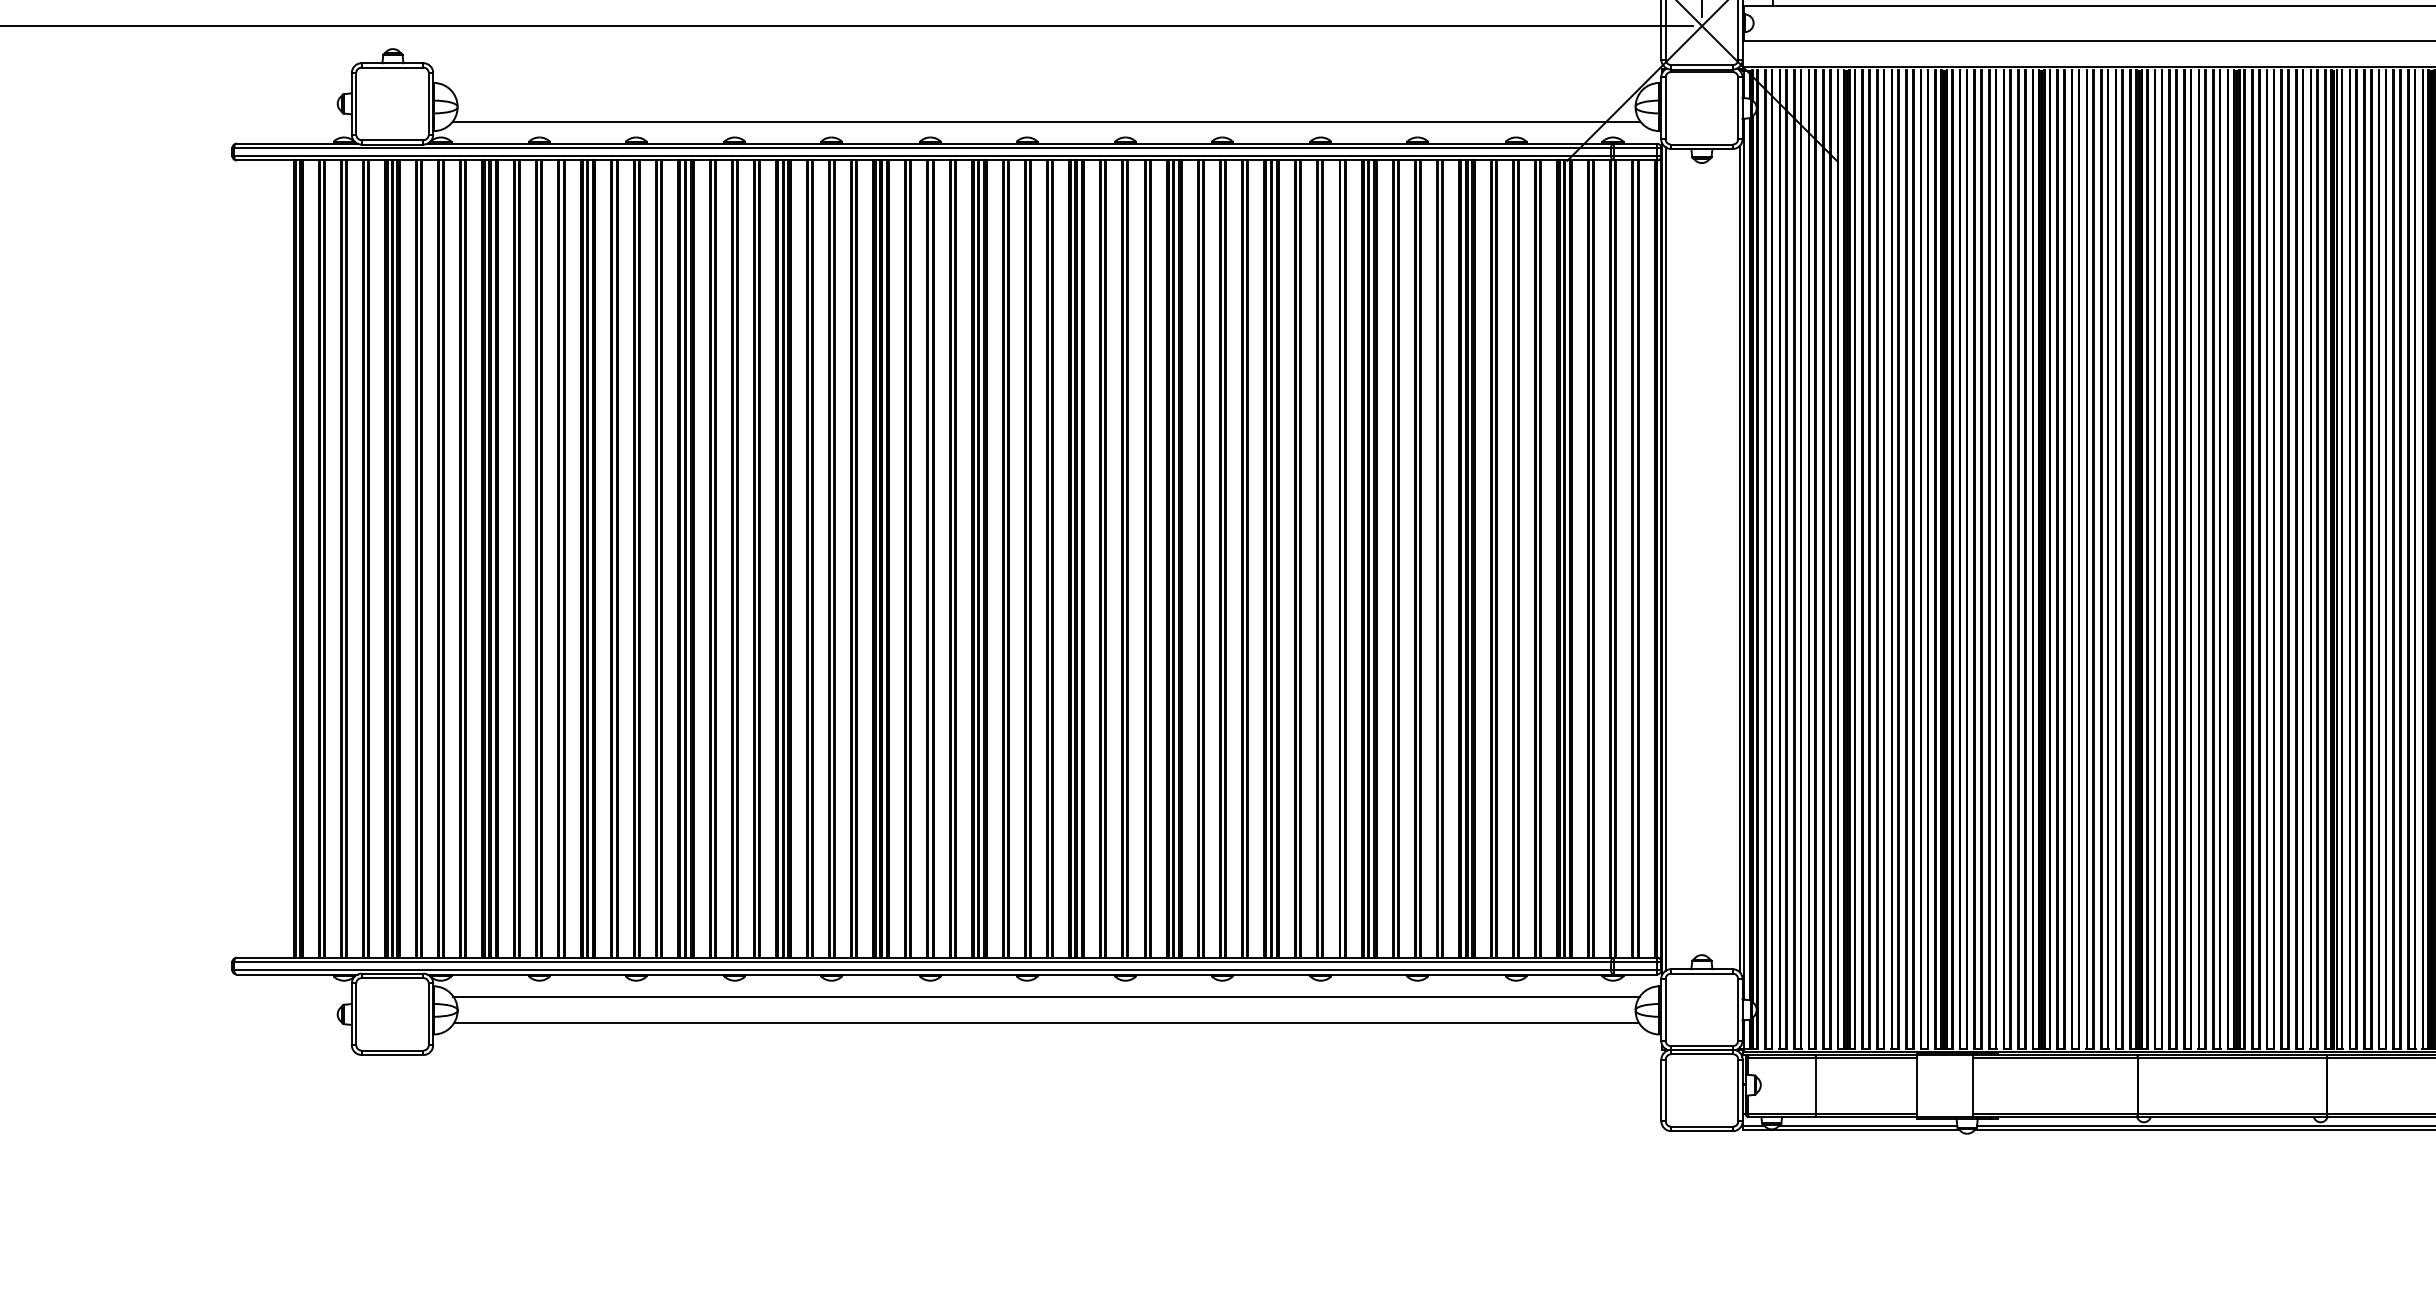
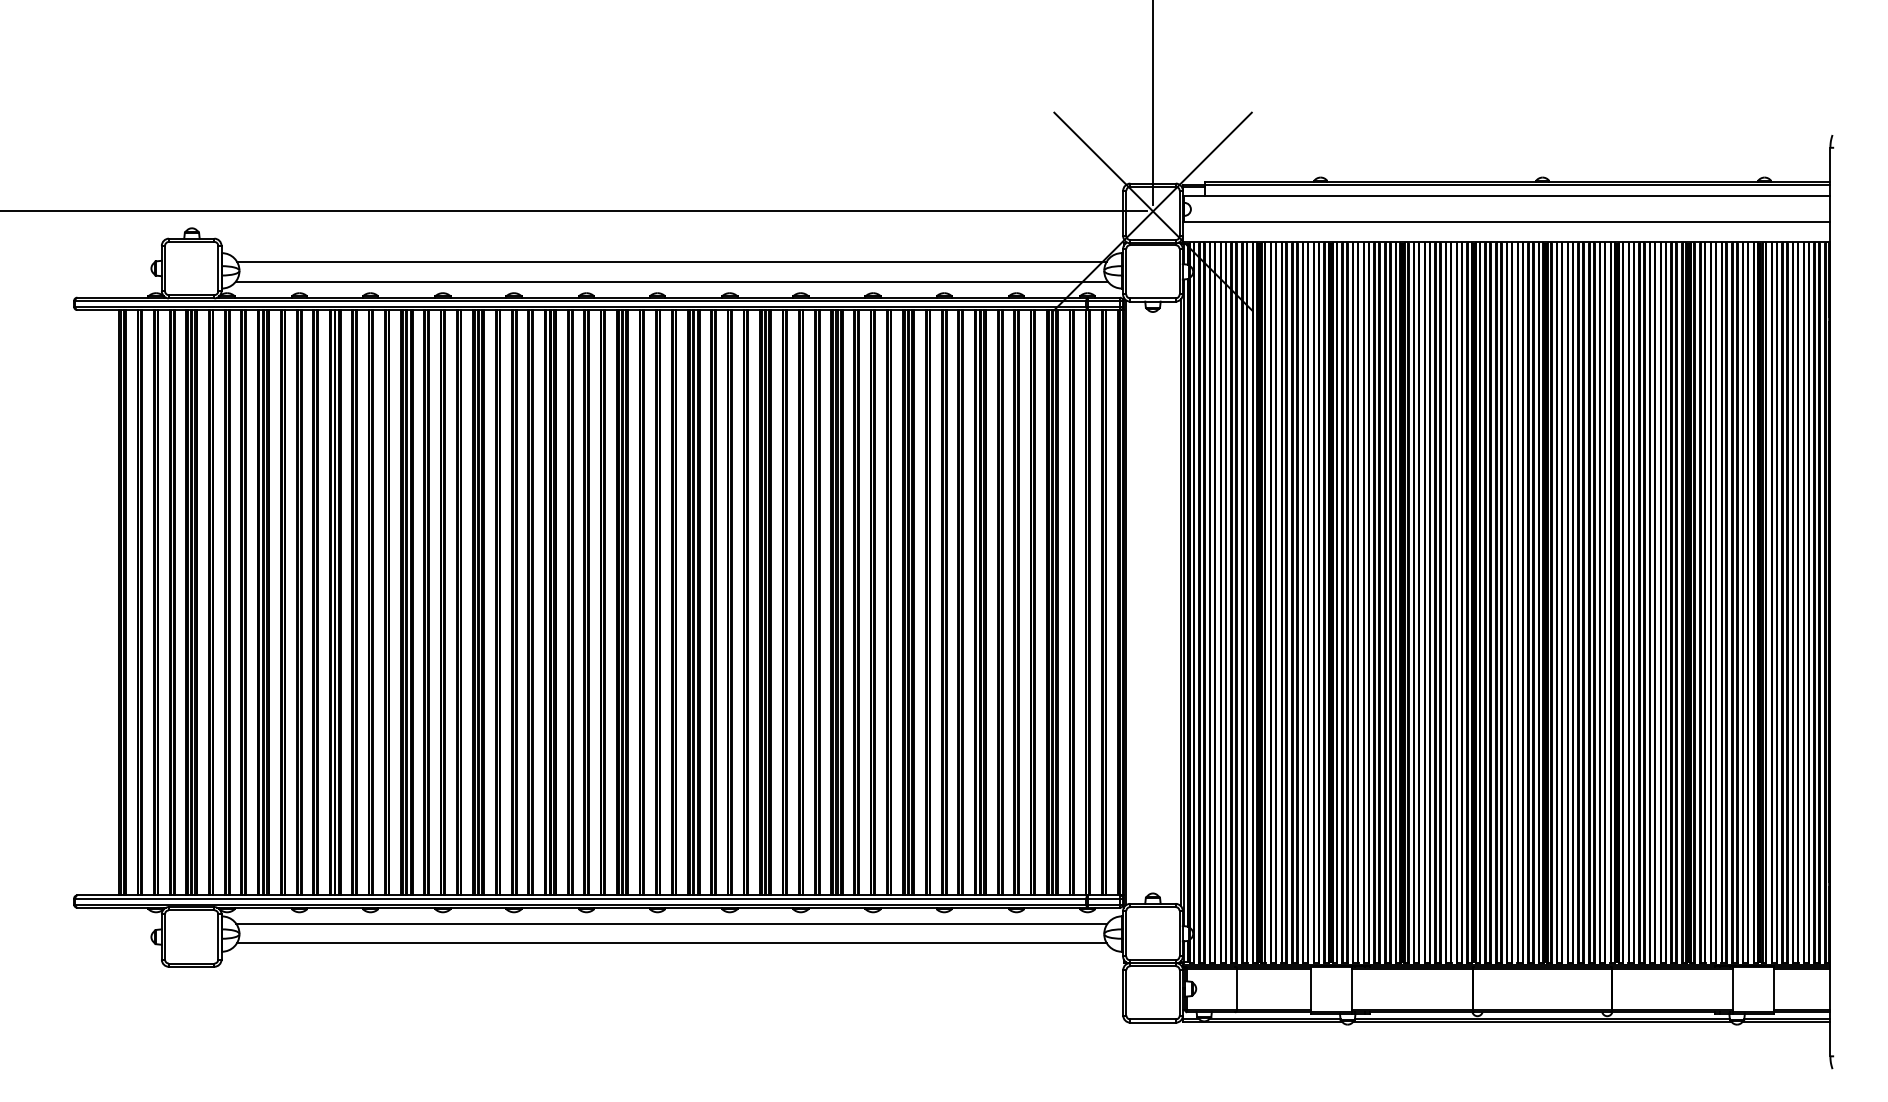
line: (1046, 95) -> (671, 262), added

